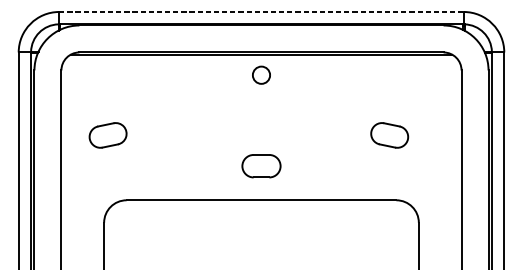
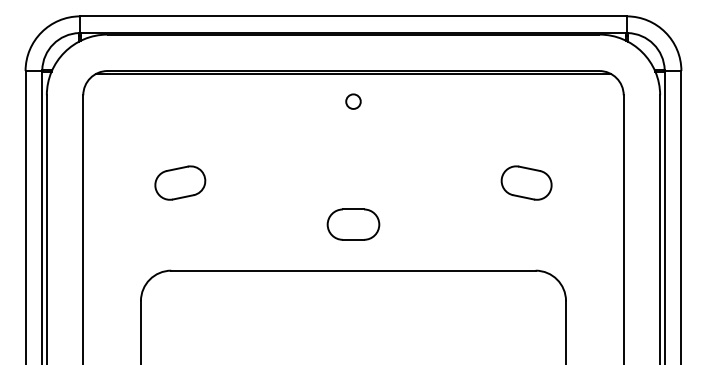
line: (261, 12) -> (353, 16), dashed -> solid
circle: (261, 75) -> (353, 101), size x0.62
part: (108, 135) -> (180, 182), moved

